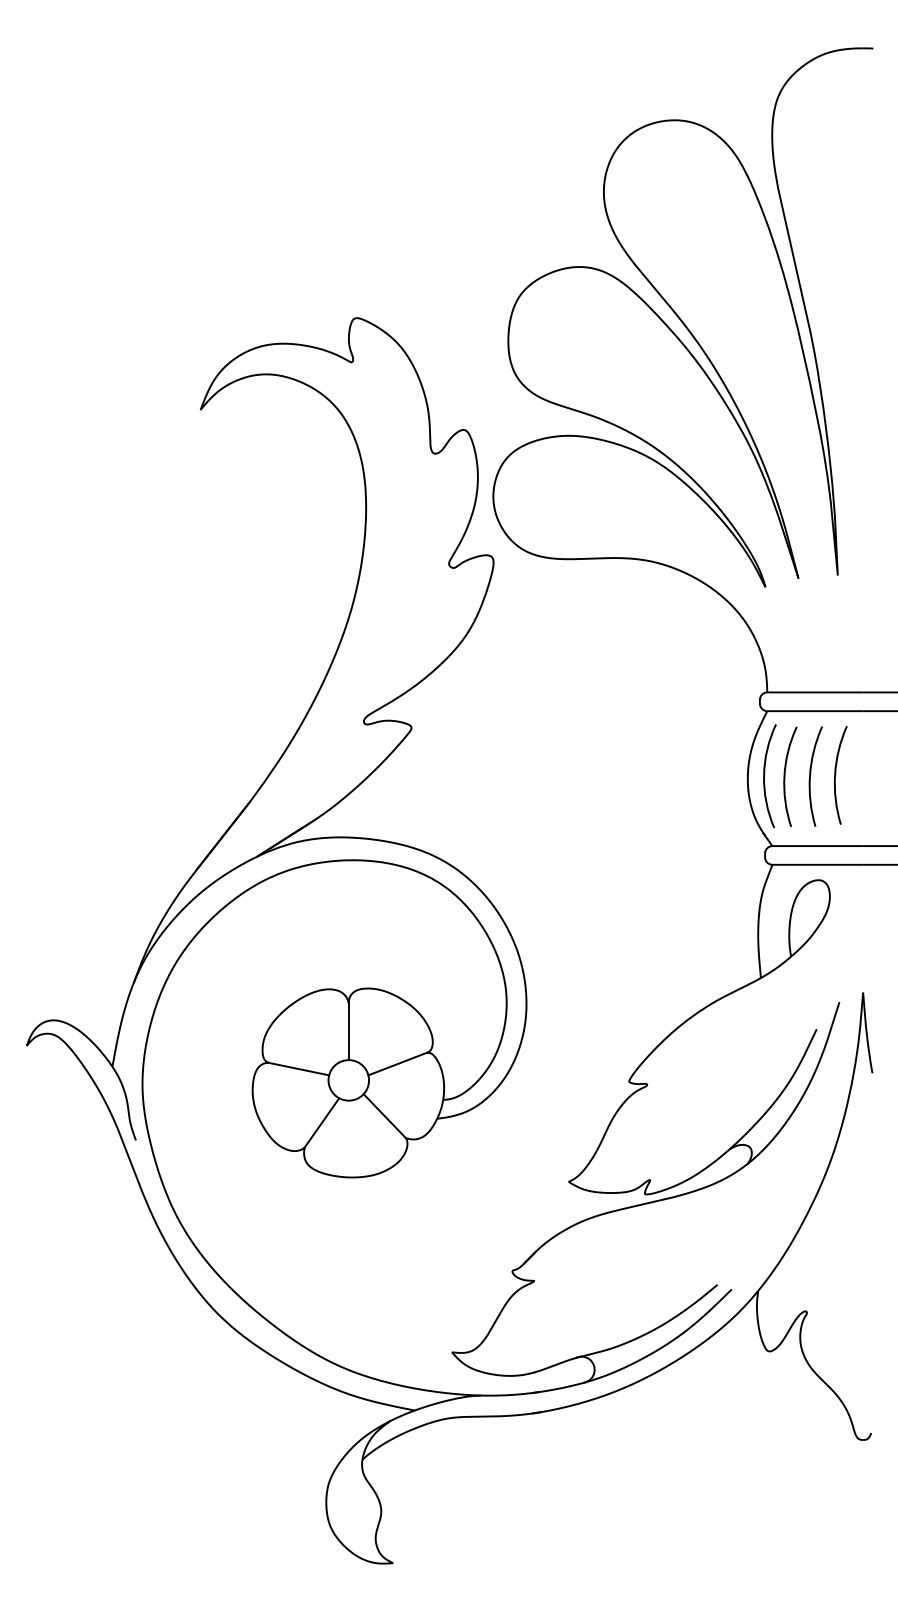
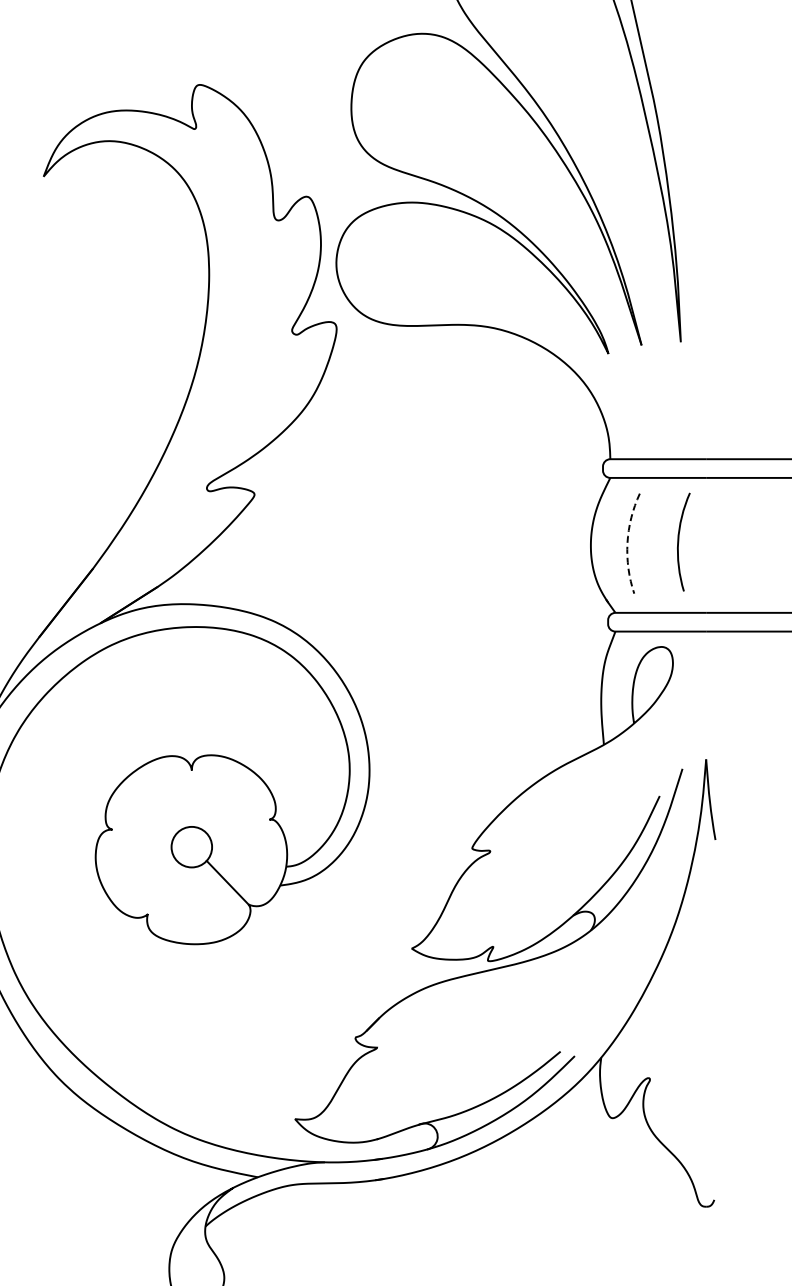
arc: (811, 774) -> (654, 541), removed
arc: (765, 775) -> (608, 542), removed
arc: (784, 776) -> (627, 543), solid -> dashed
line: (348, 1031) -> (191, 798), removed
line: (397, 1063) -> (240, 830), removed
line: (299, 1069) -> (142, 836), removed
line: (321, 1122) -> (164, 889), removed

